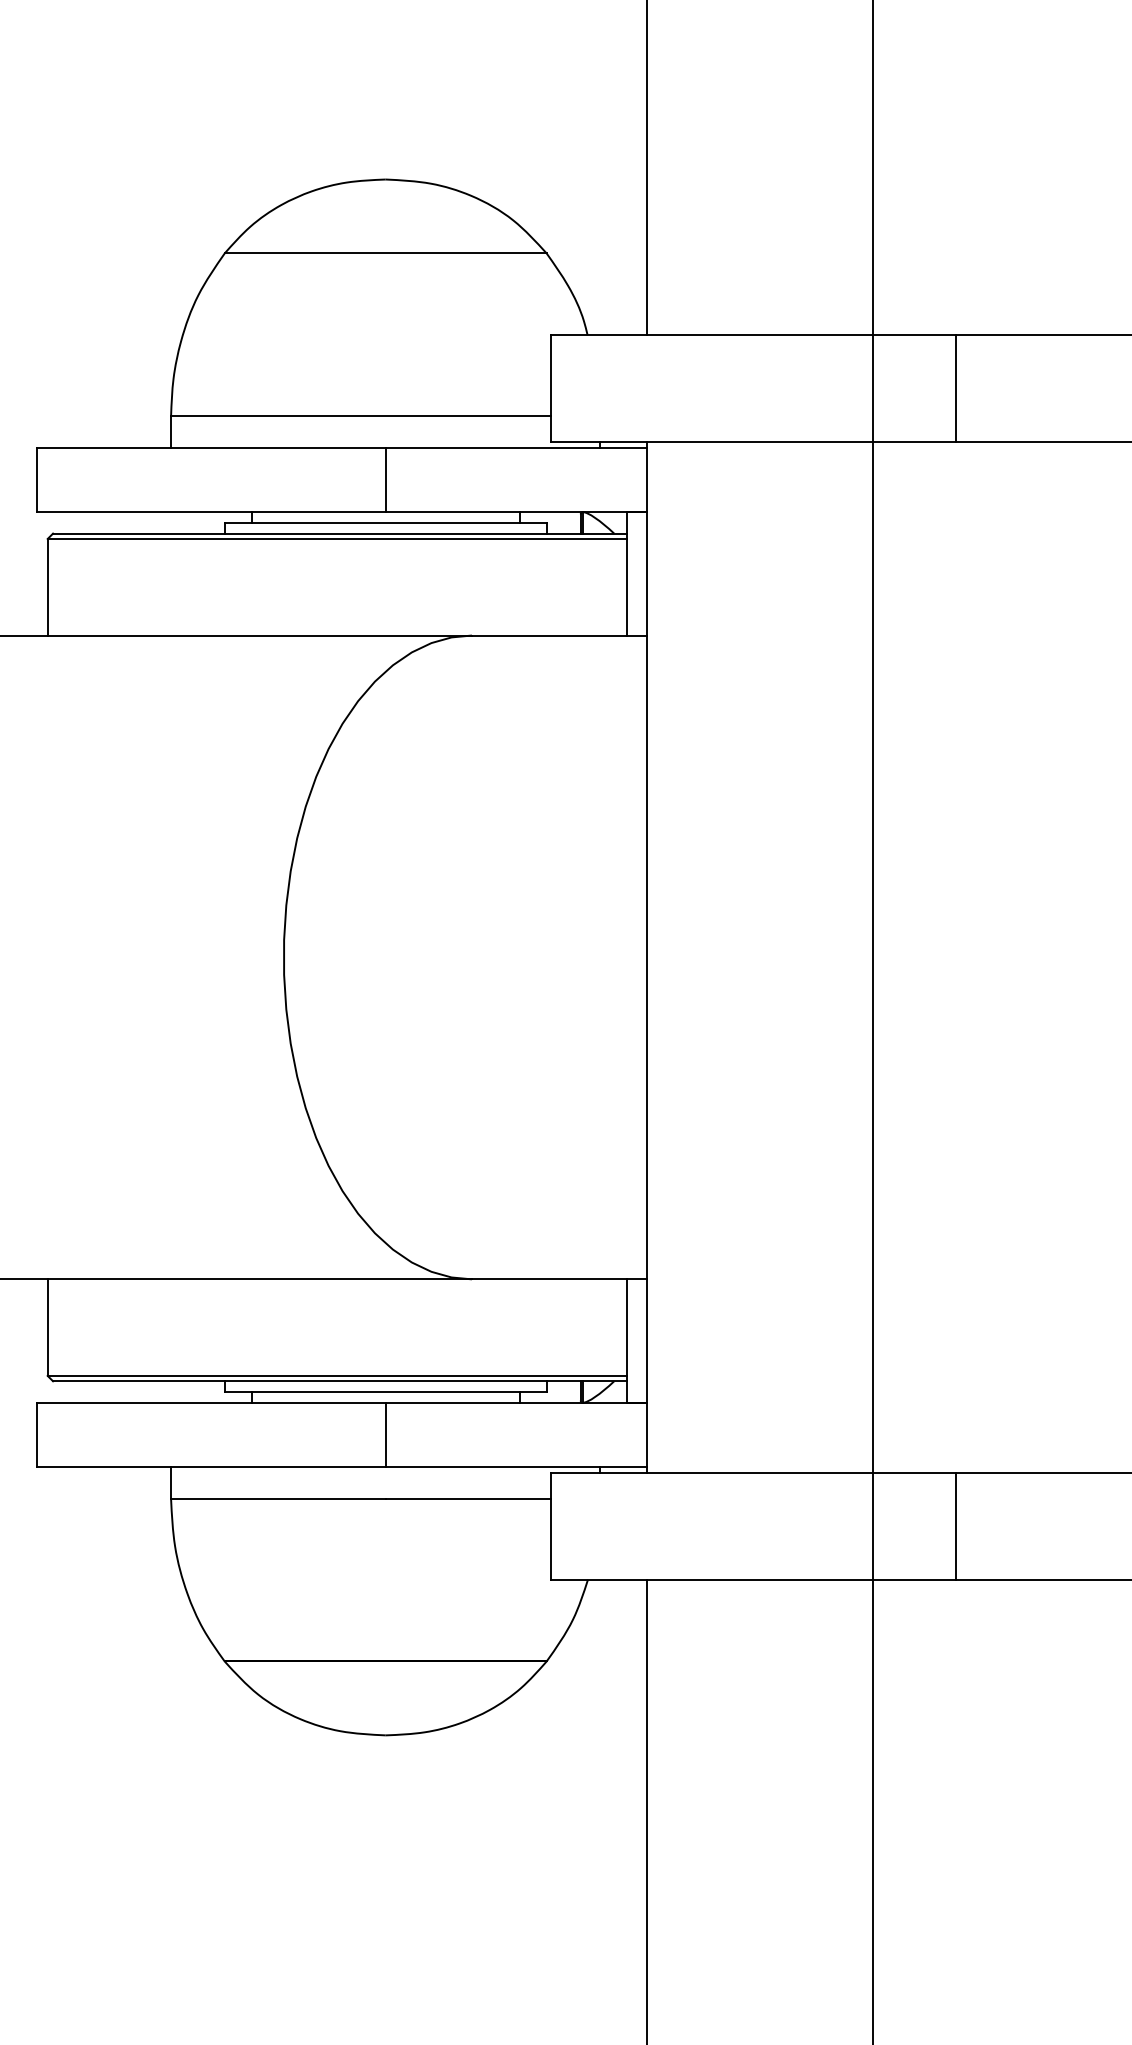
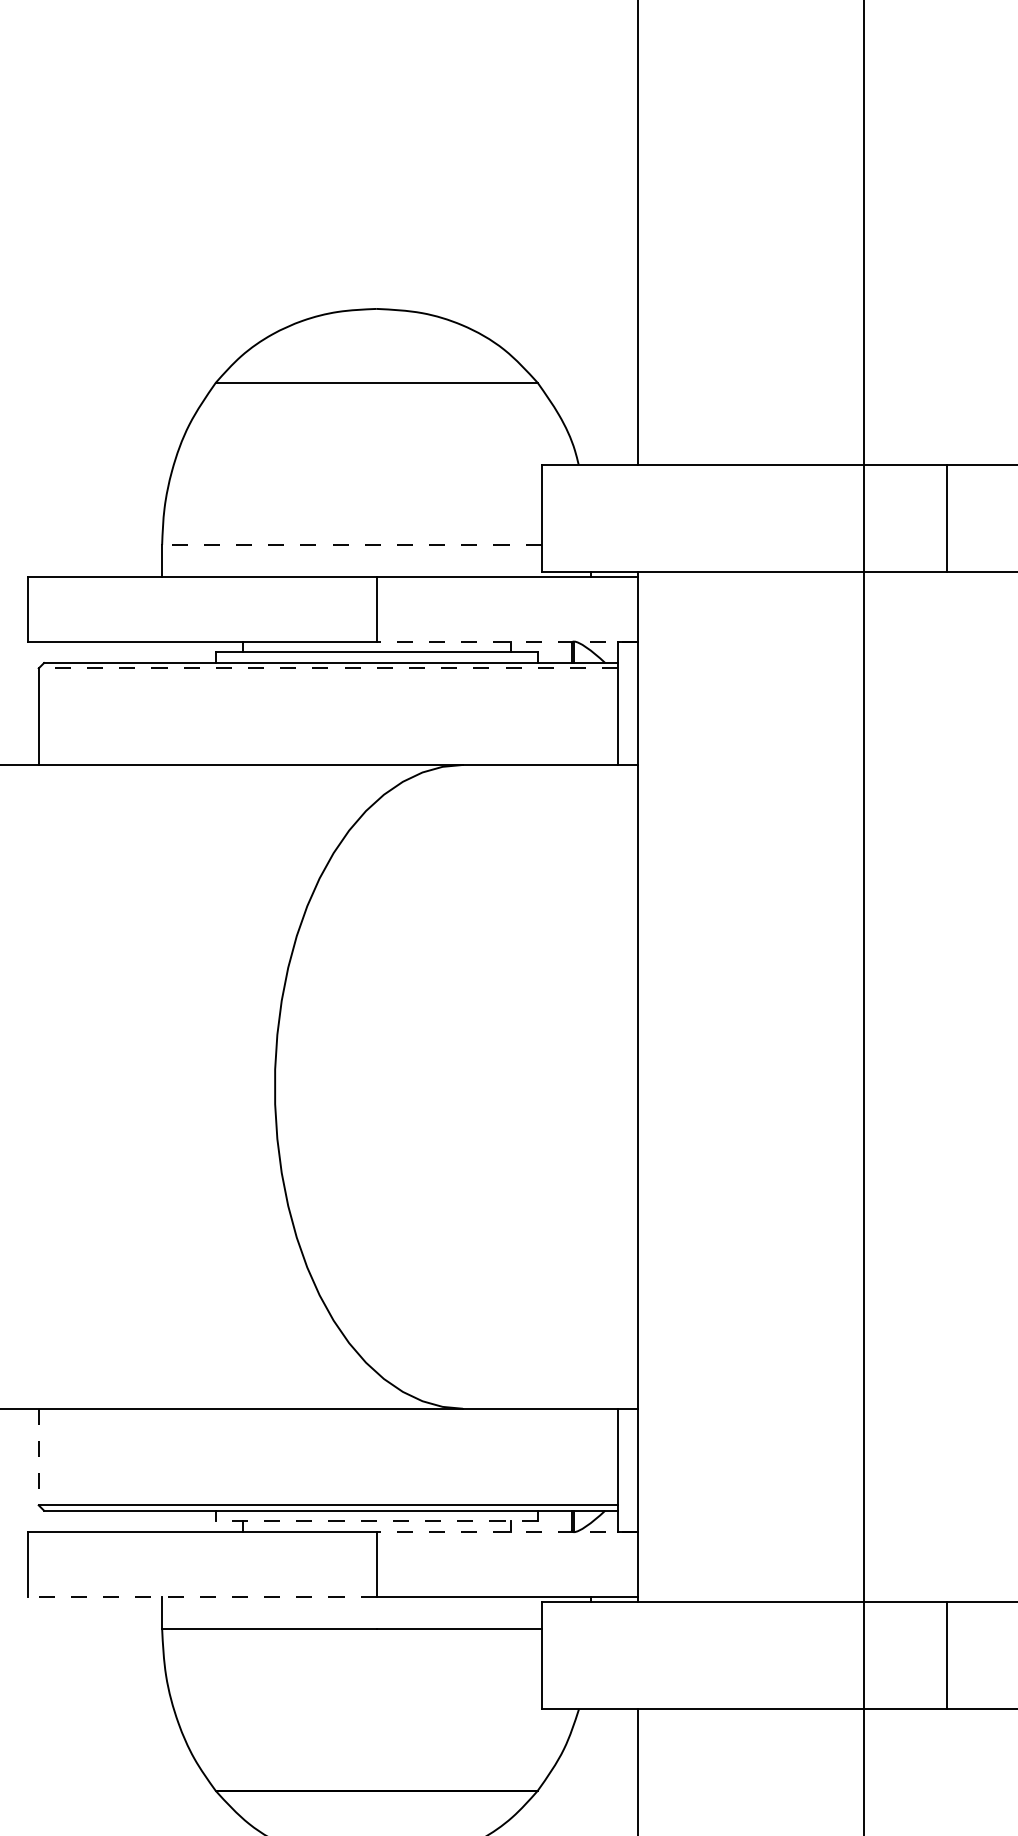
line: (360, 415) -> (351, 544), solid -> dashed
line: (516, 512) -> (507, 641), solid -> dashed
line: (337, 538) -> (328, 667), solid -> dashed
line: (47, 1328) -> (38, 1457), solid -> dashed
line: (385, 1392) -> (376, 1521), solid -> dashed
line: (516, 1402) -> (507, 1531), solid -> dashed
line: (210, 1467) -> (201, 1596), solid -> dashed

